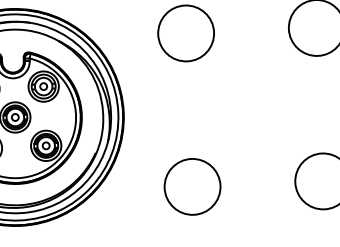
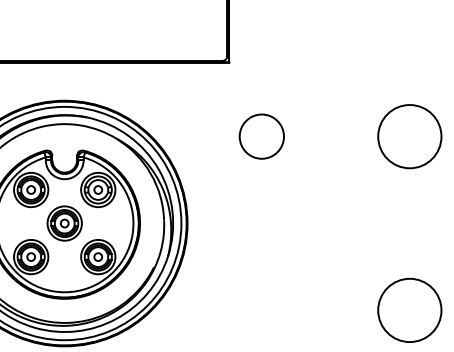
circle: (185, 33) -> (261, 136), size x0.7
circle: (192, 186) -> (261, 309), removed

